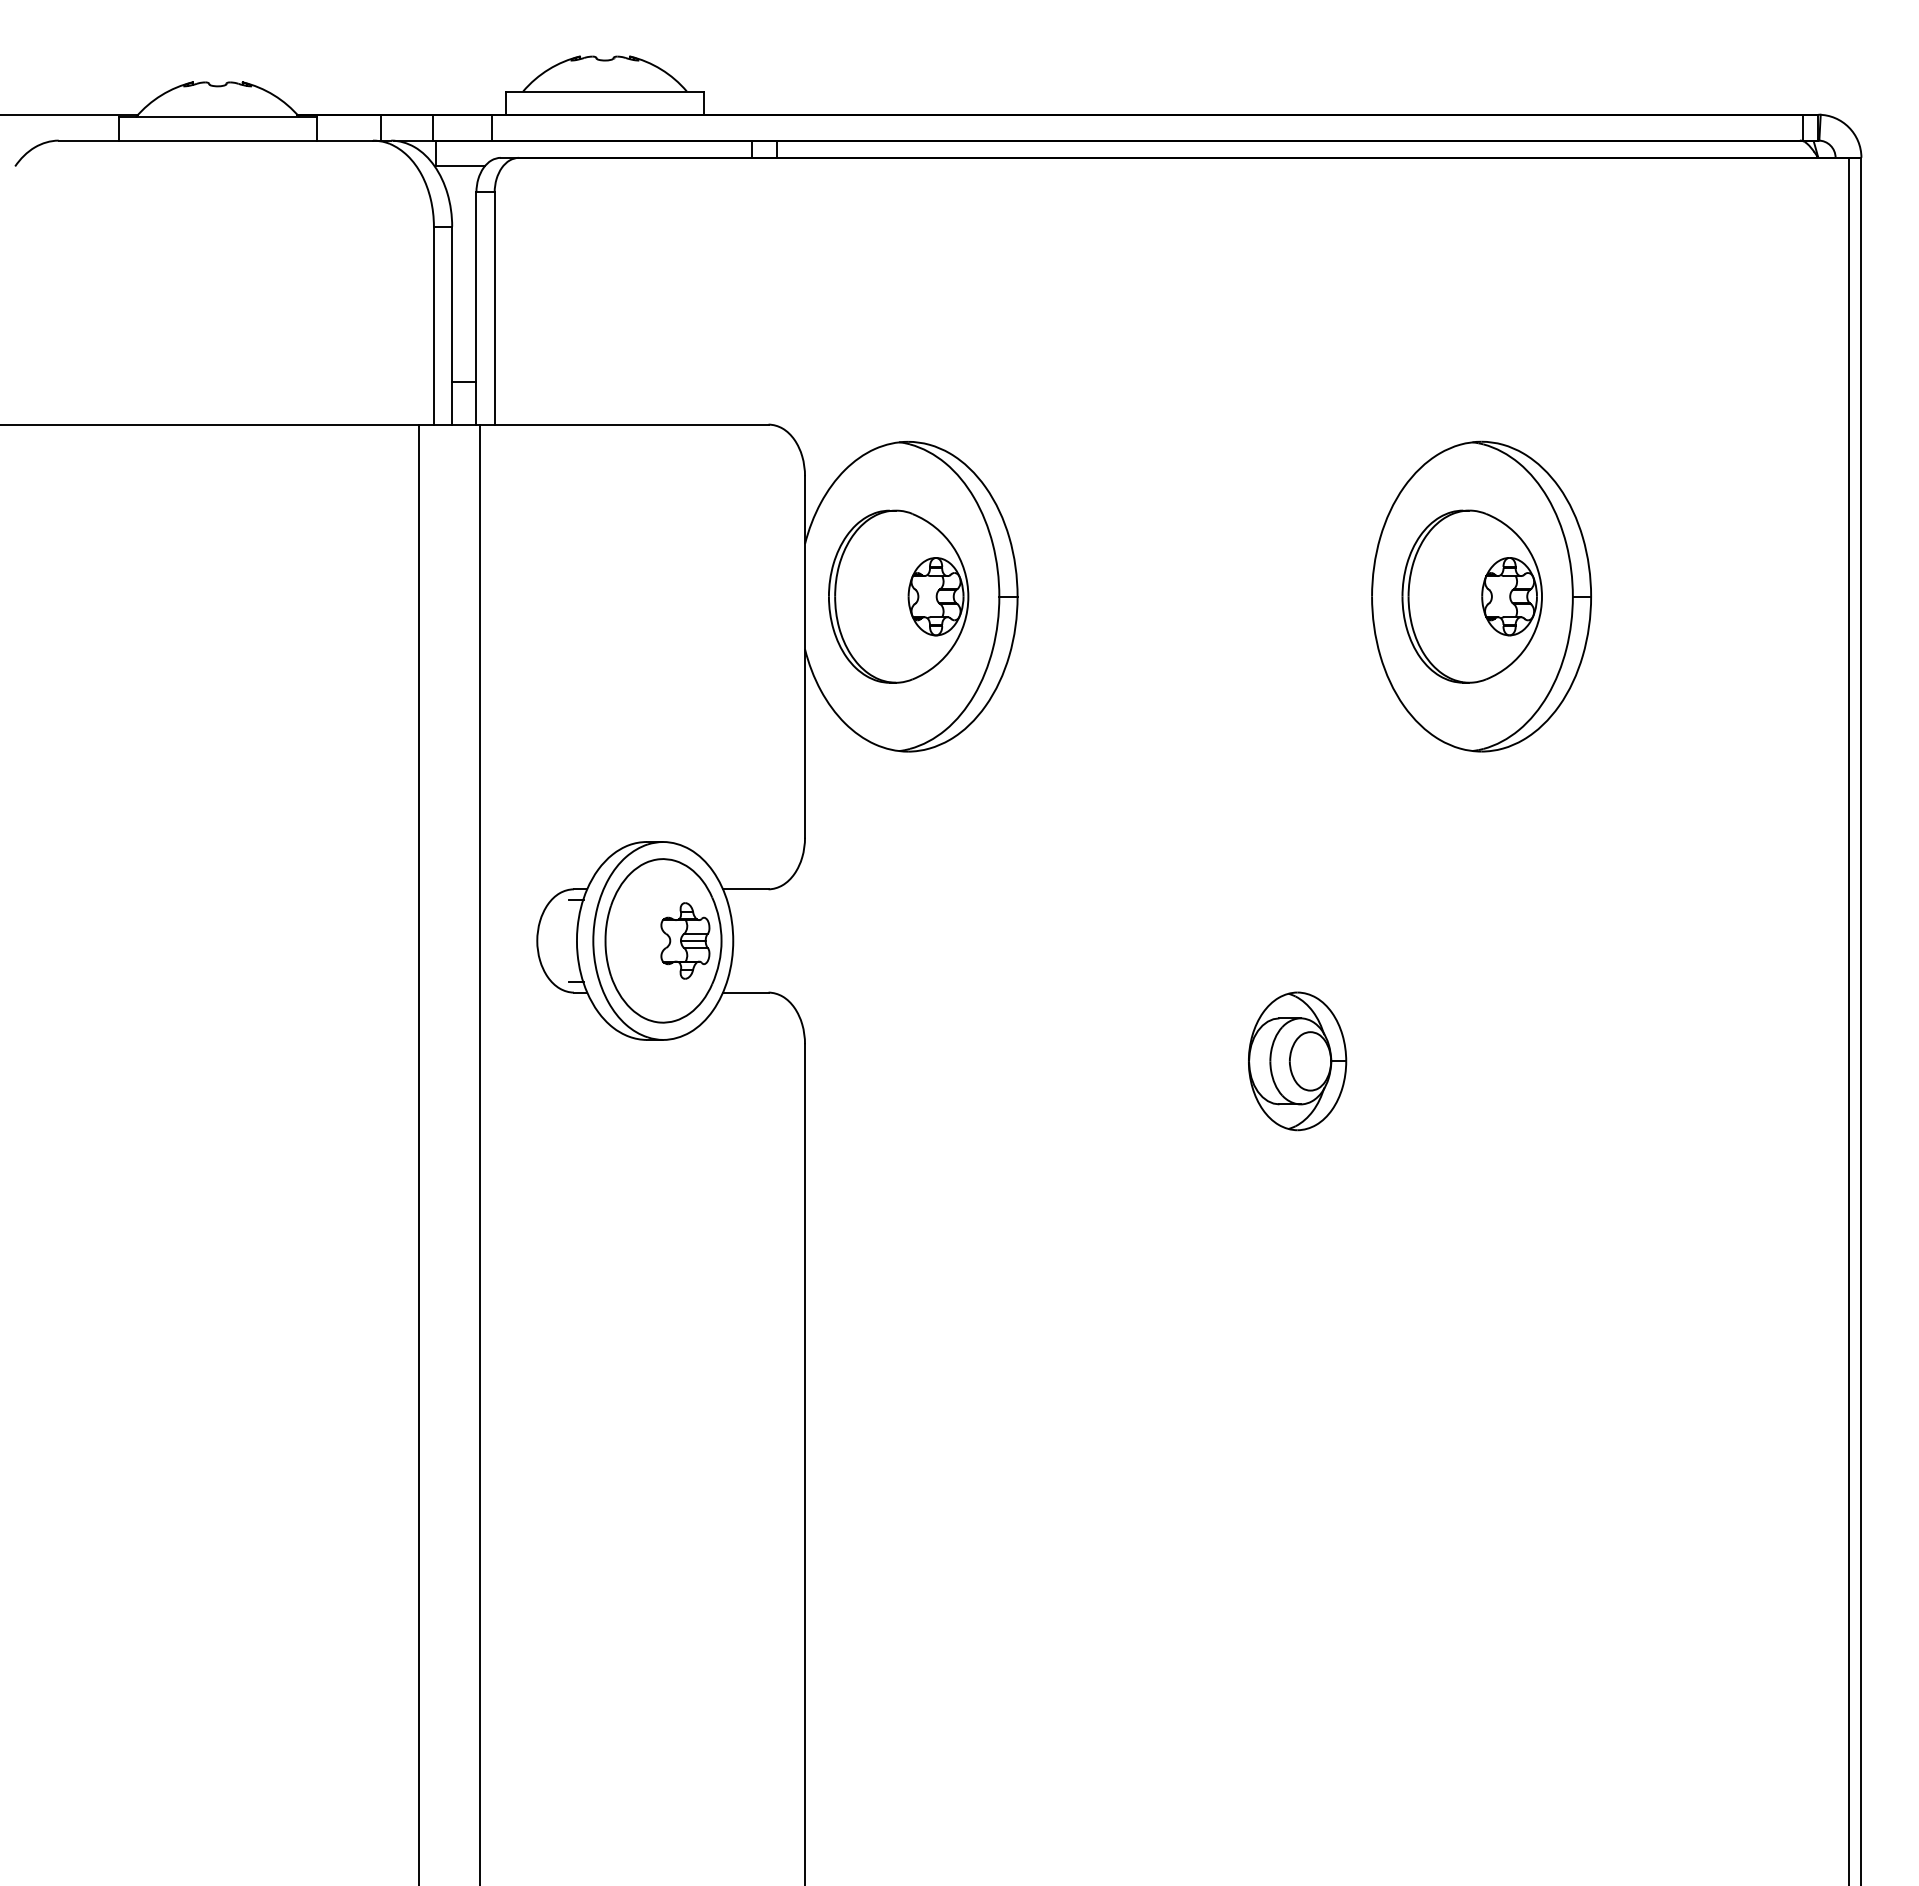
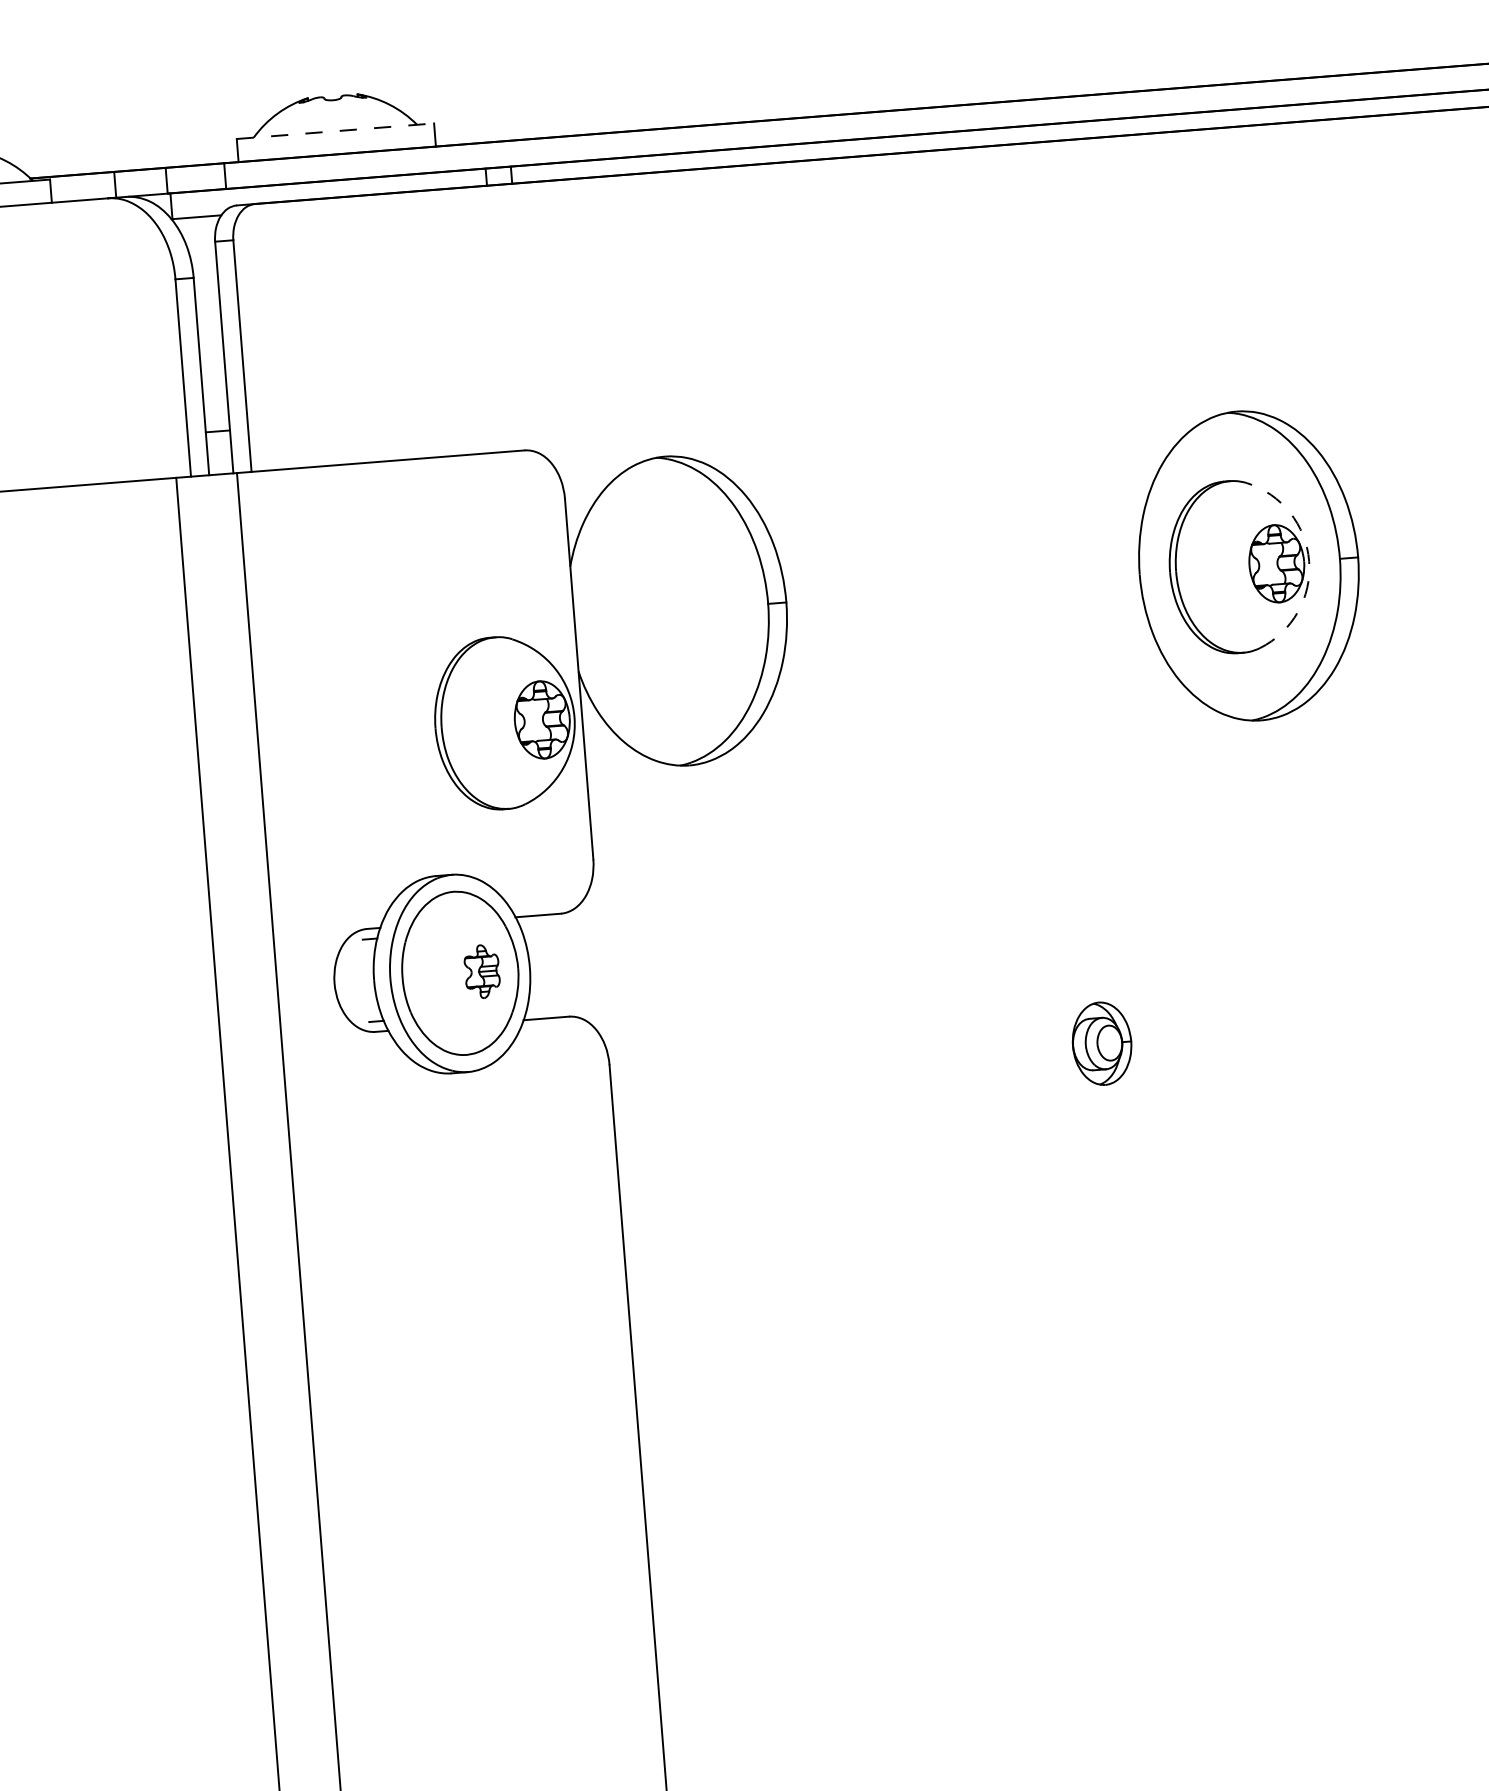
line: (605, 91) -> (335, 131), solid -> dashed
part: (898, 596) -> (504, 722), moved
arc: (1541, 596) -> (1308, 561), solid -> dashed
part: (685, 940) -> (482, 971), size x0.7
part: (1297, 1061) -> (1101, 1043), size x0.6

